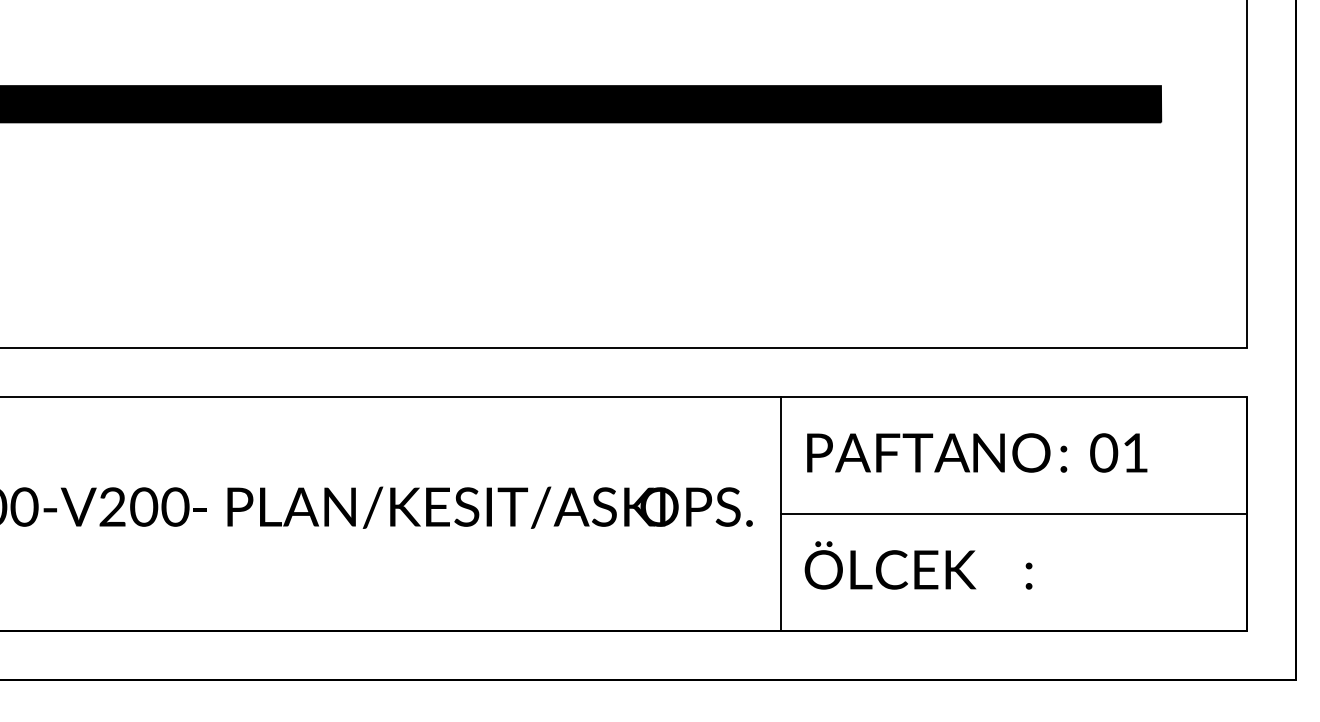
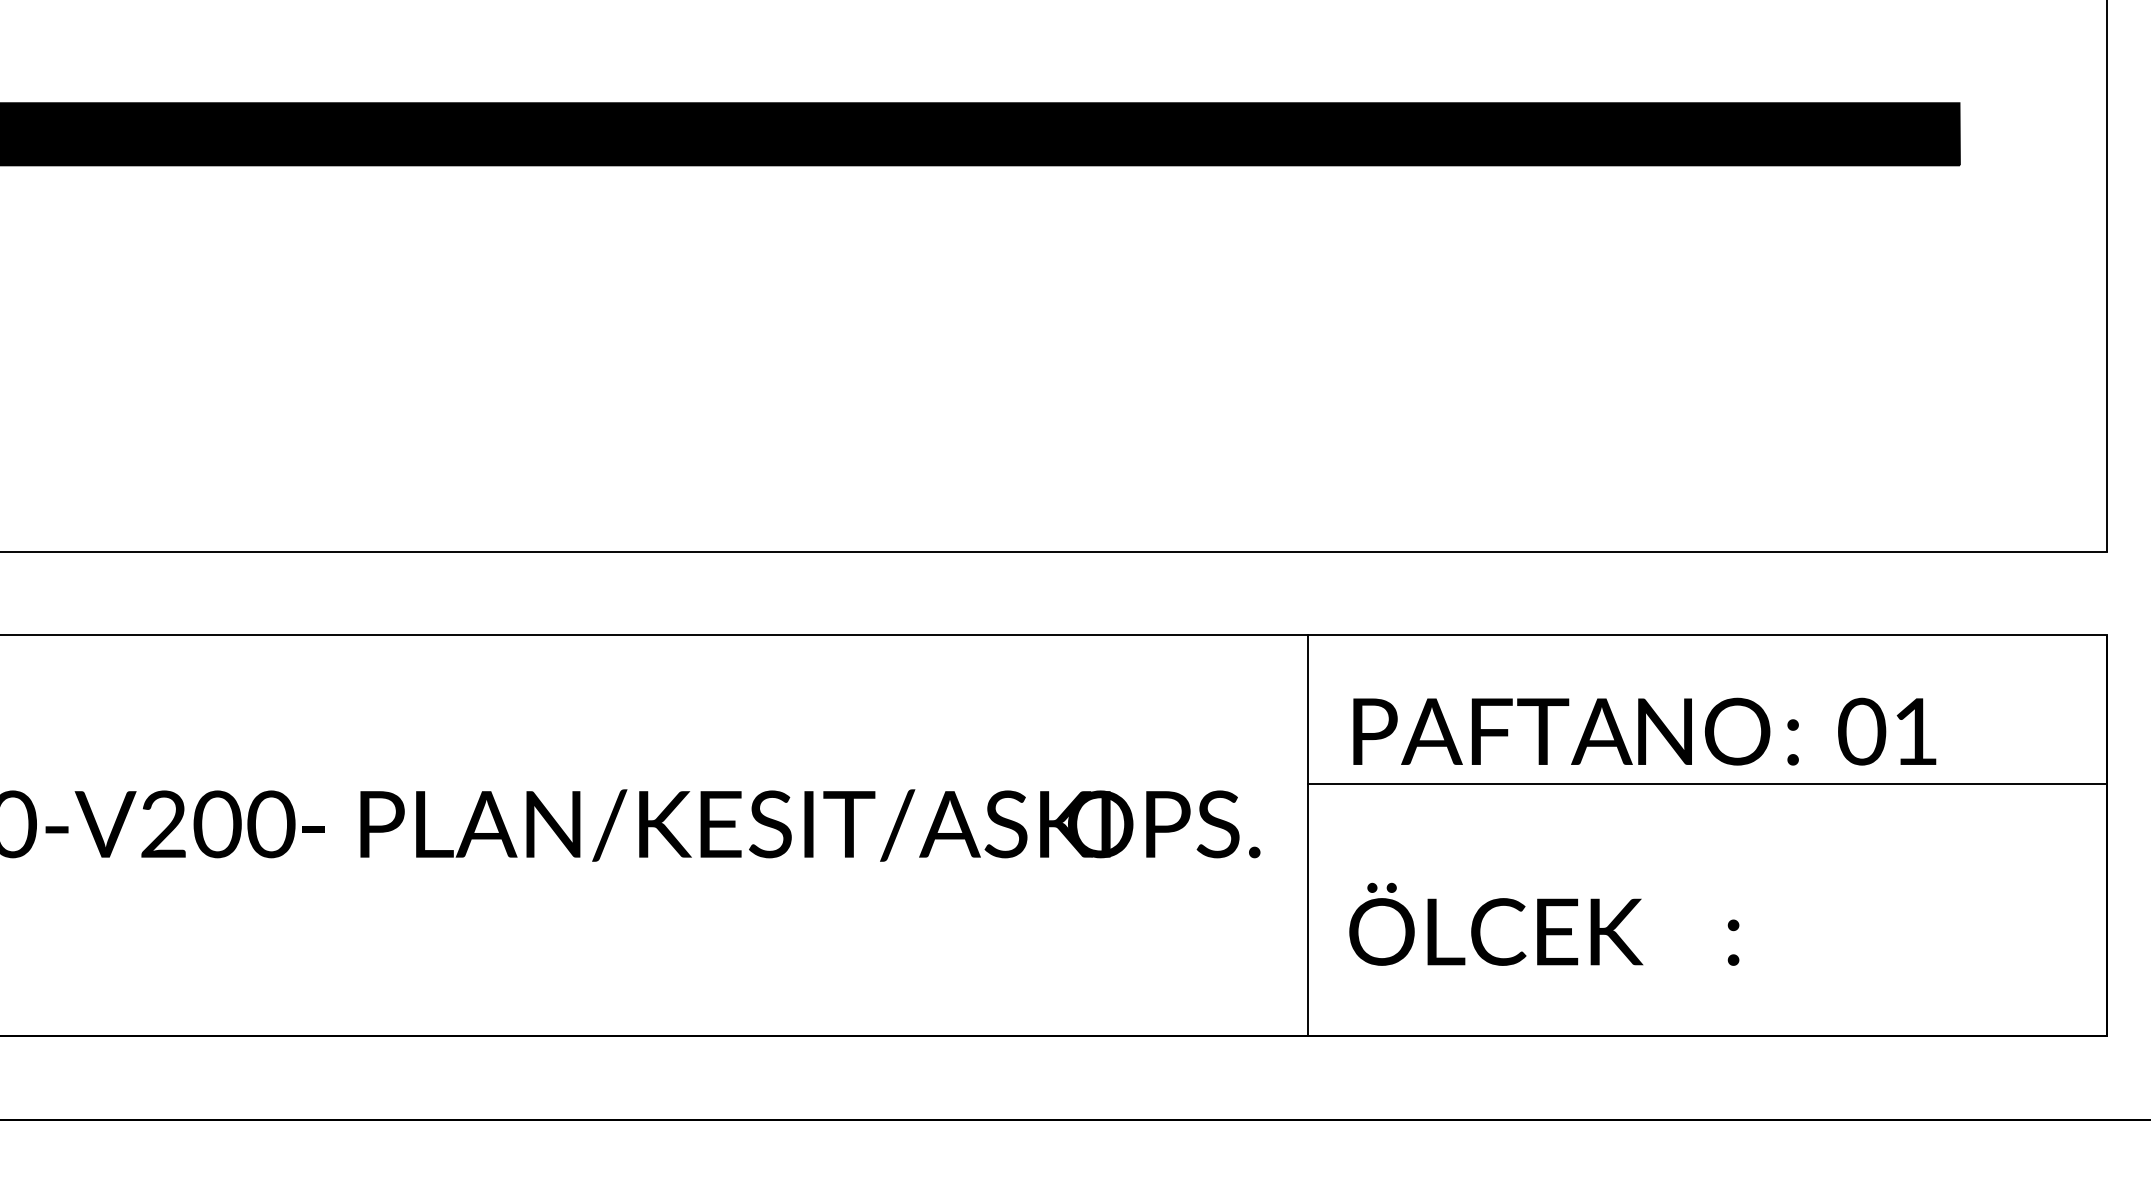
line: (1013, 513) -> (1706, 783), moved

